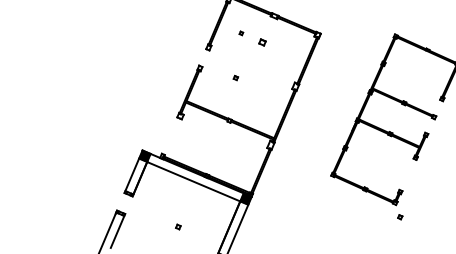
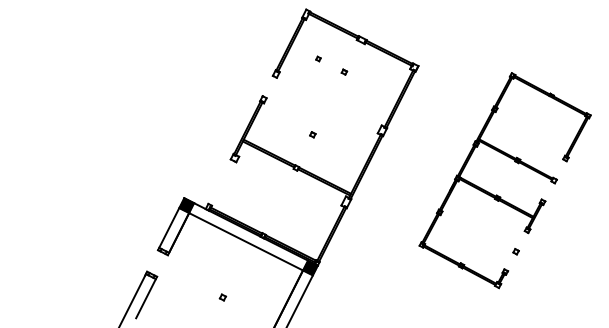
part: (262, 41) -> (344, 71), size x0.62
part: (235, 77) -> (312, 134), moved
part: (399, 217) -> (515, 251), moved

